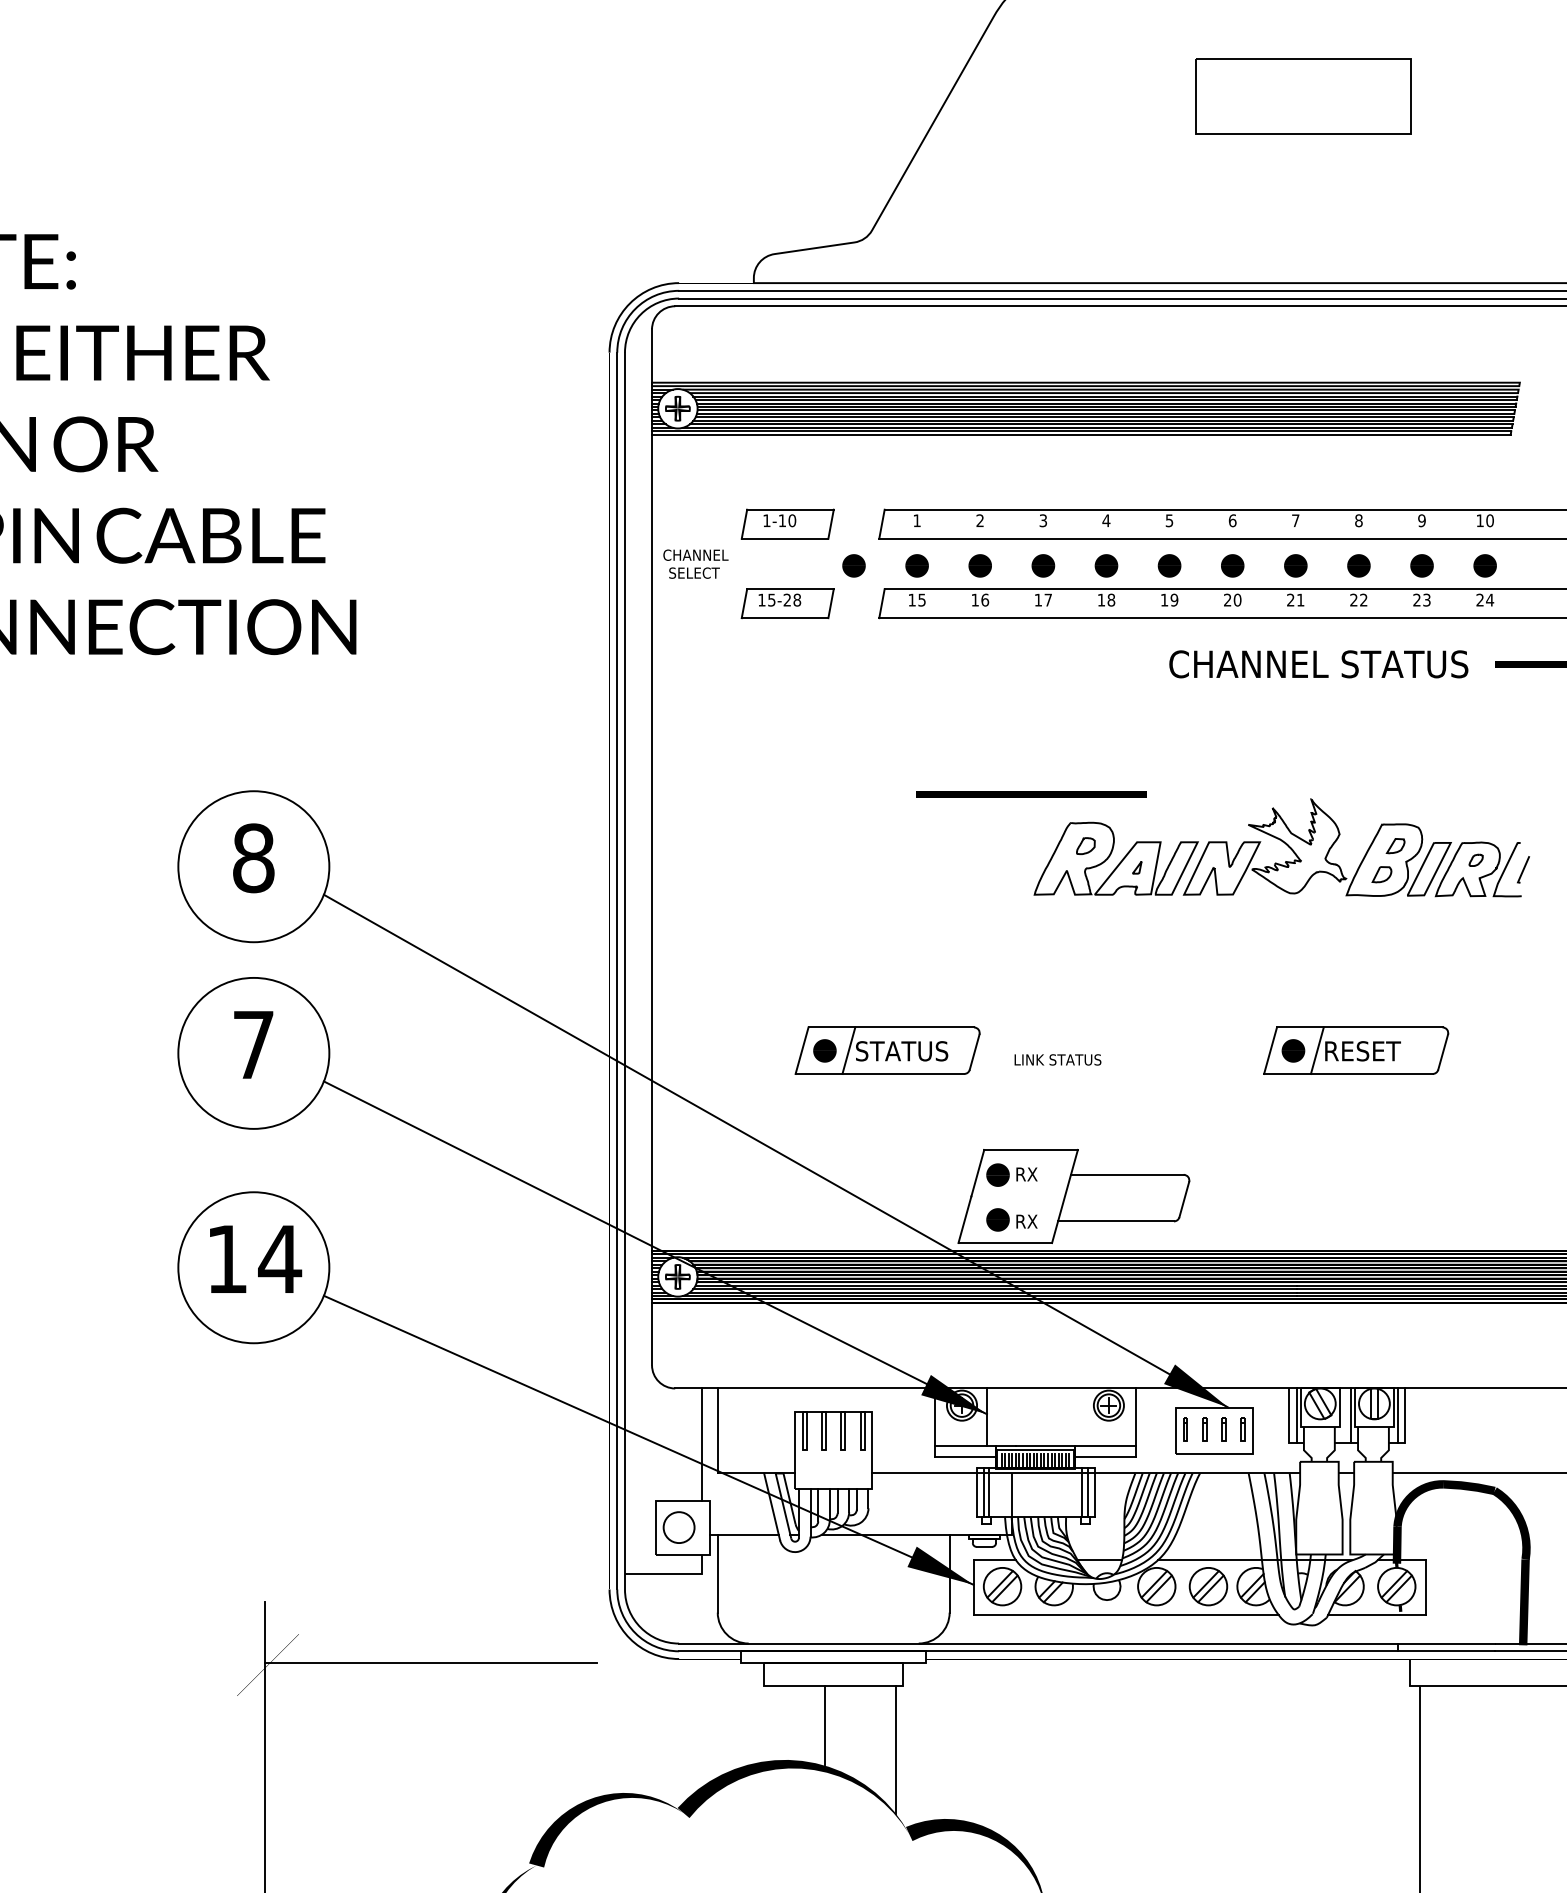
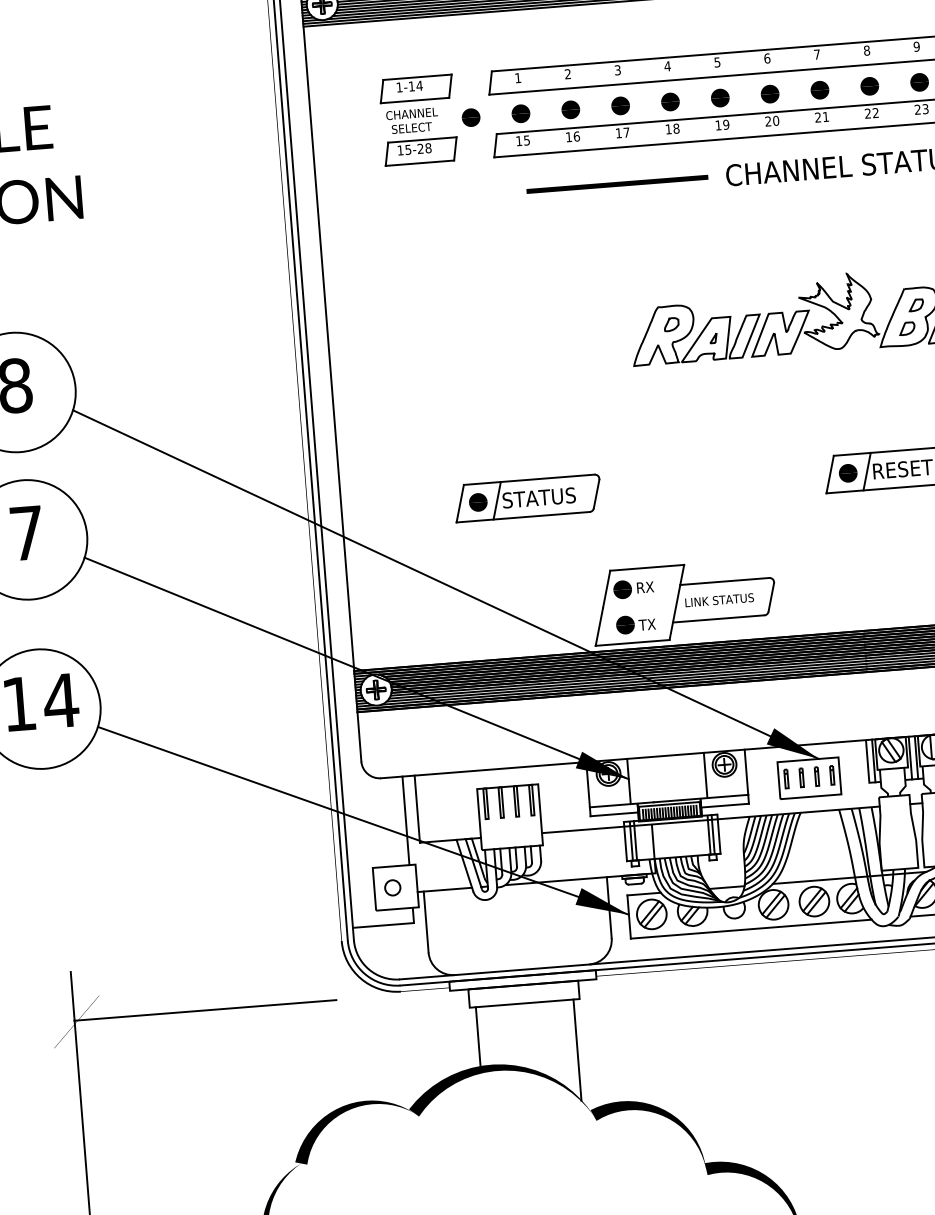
text: (792, 520) -> (419, 85), 1-10 -> 1-14
text: (695, 563) -> (412, 120), moved
line: (1031, 794) -> (617, 184), moved
text: (1057, 1059) -> (719, 599), moved
text: (1025, 1221) -> (647, 624), RX -> TX
line: (1343, 1415) -> (910, 758), added
line: (1084, 1416) -> (705, 774), added
circle: (678, 1527) -> (392, 887), size x0.62
line: (824, 1725) -> (478, 1038), moved

